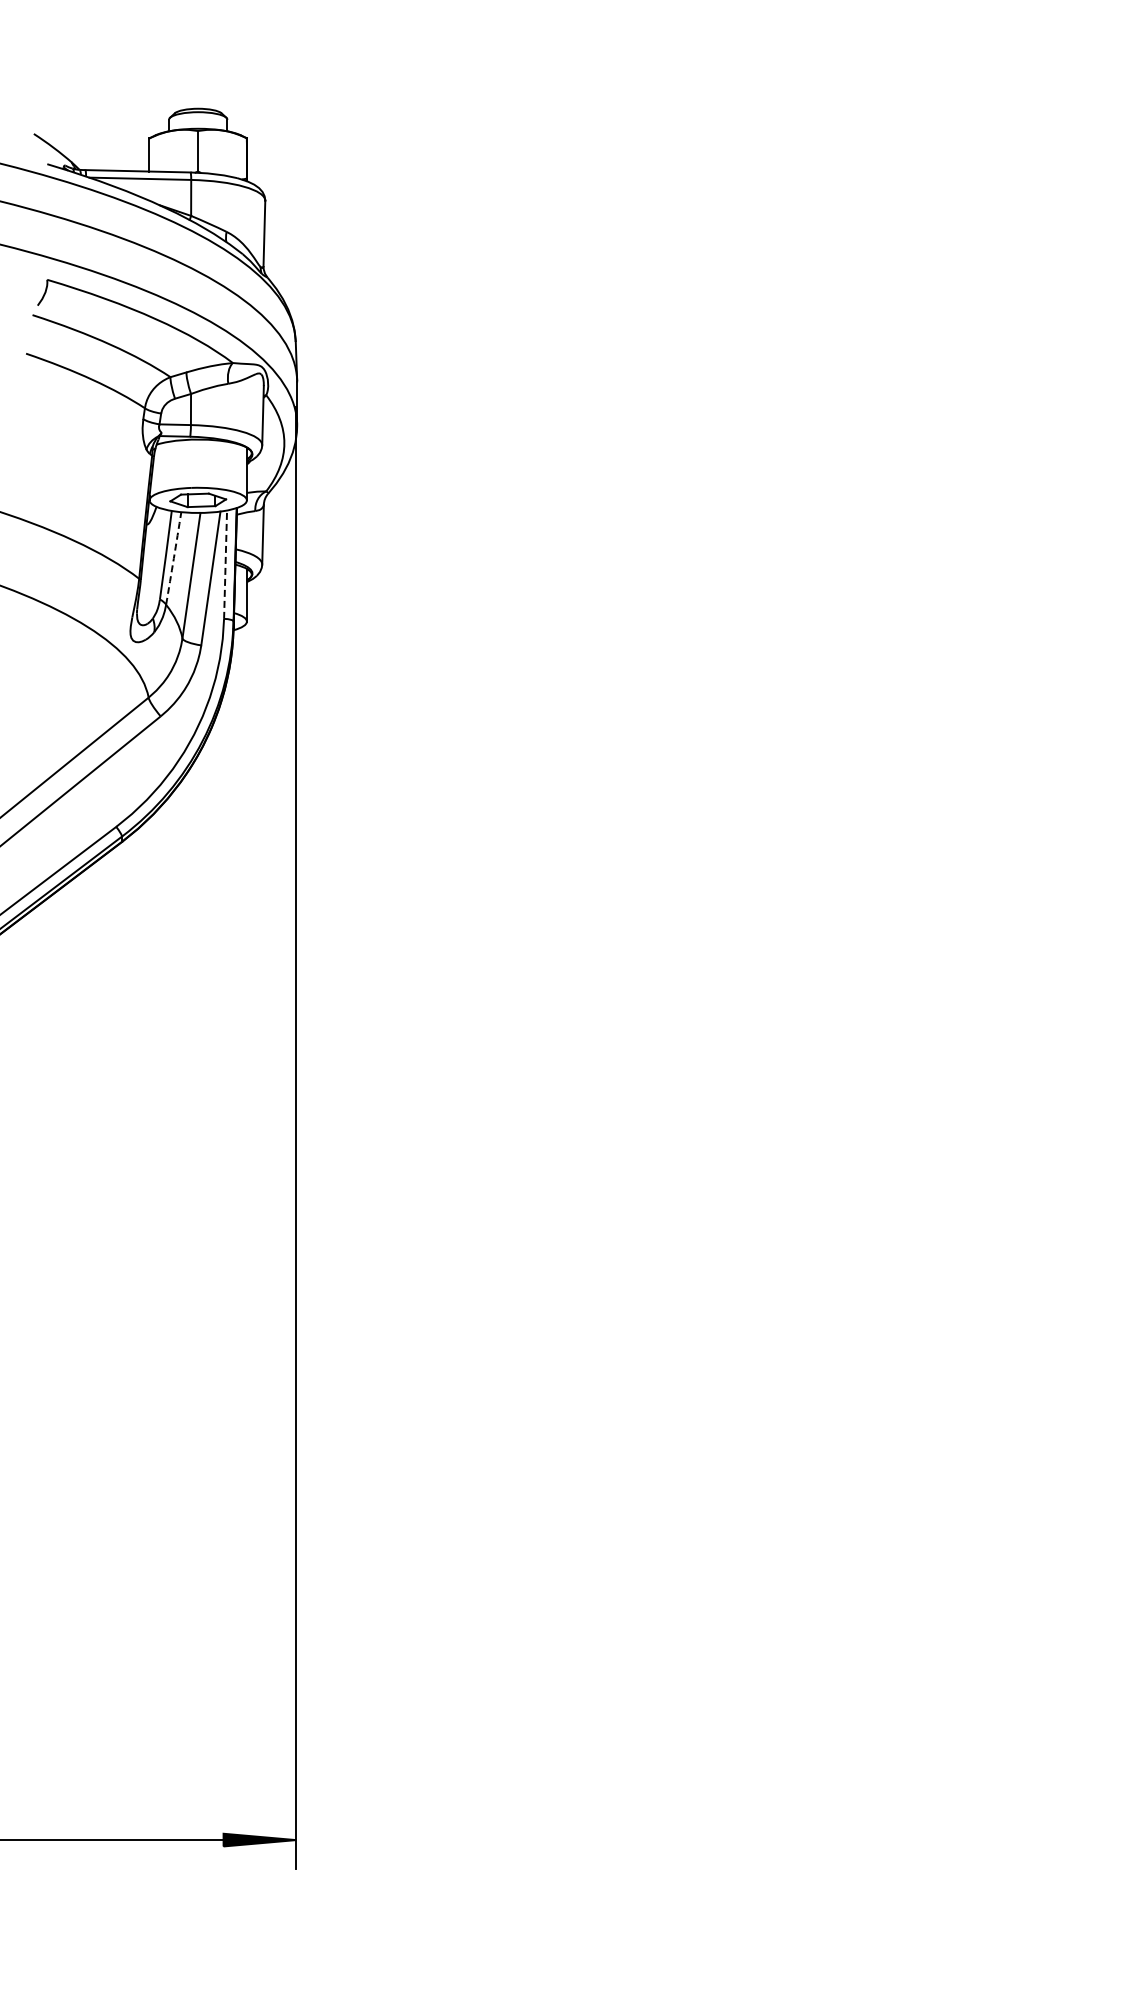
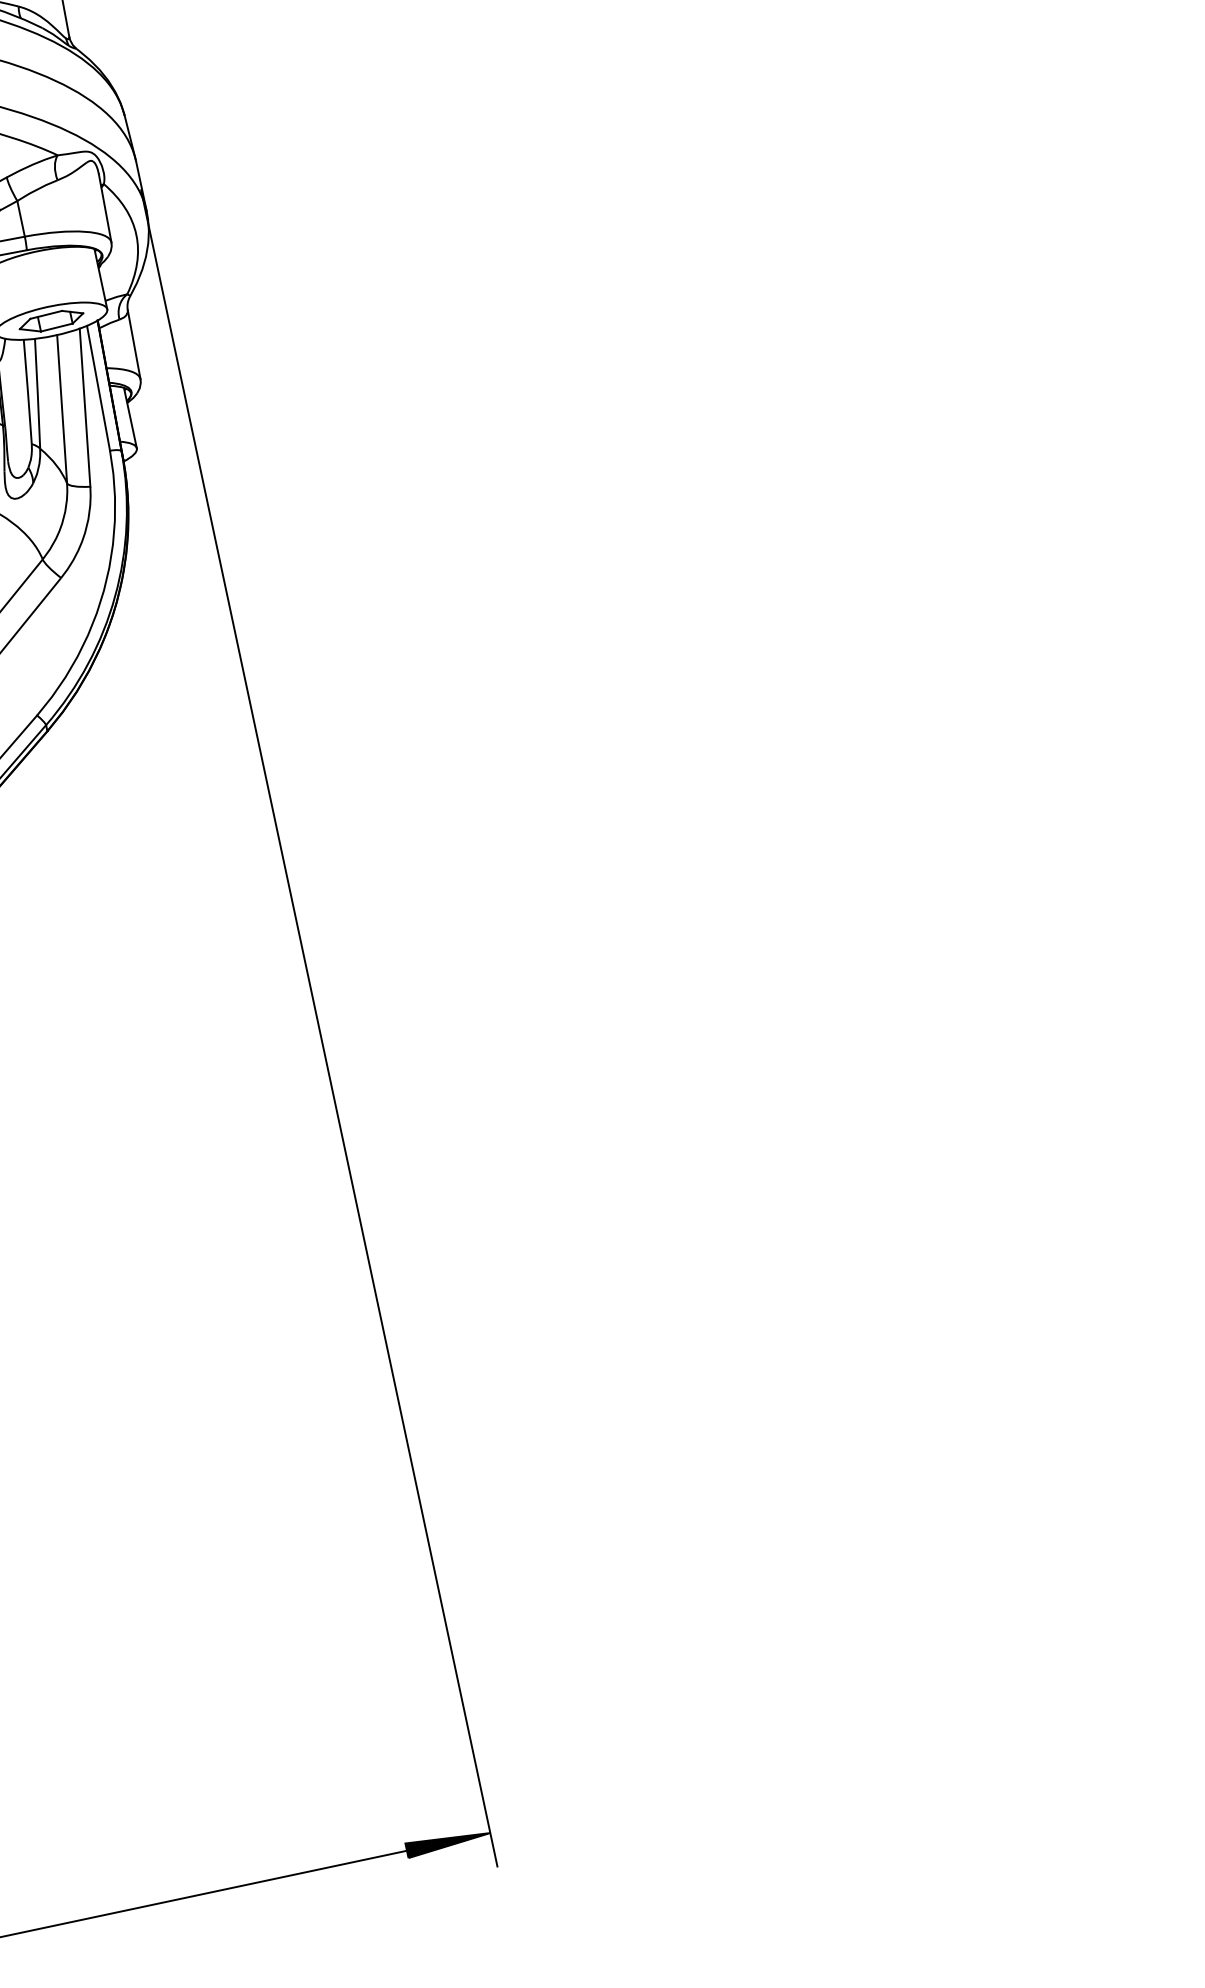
arc: (173, 558) -> (37, 393), dashed -> solid
line: (225, 564) -> (98, 388), dashed -> solid

